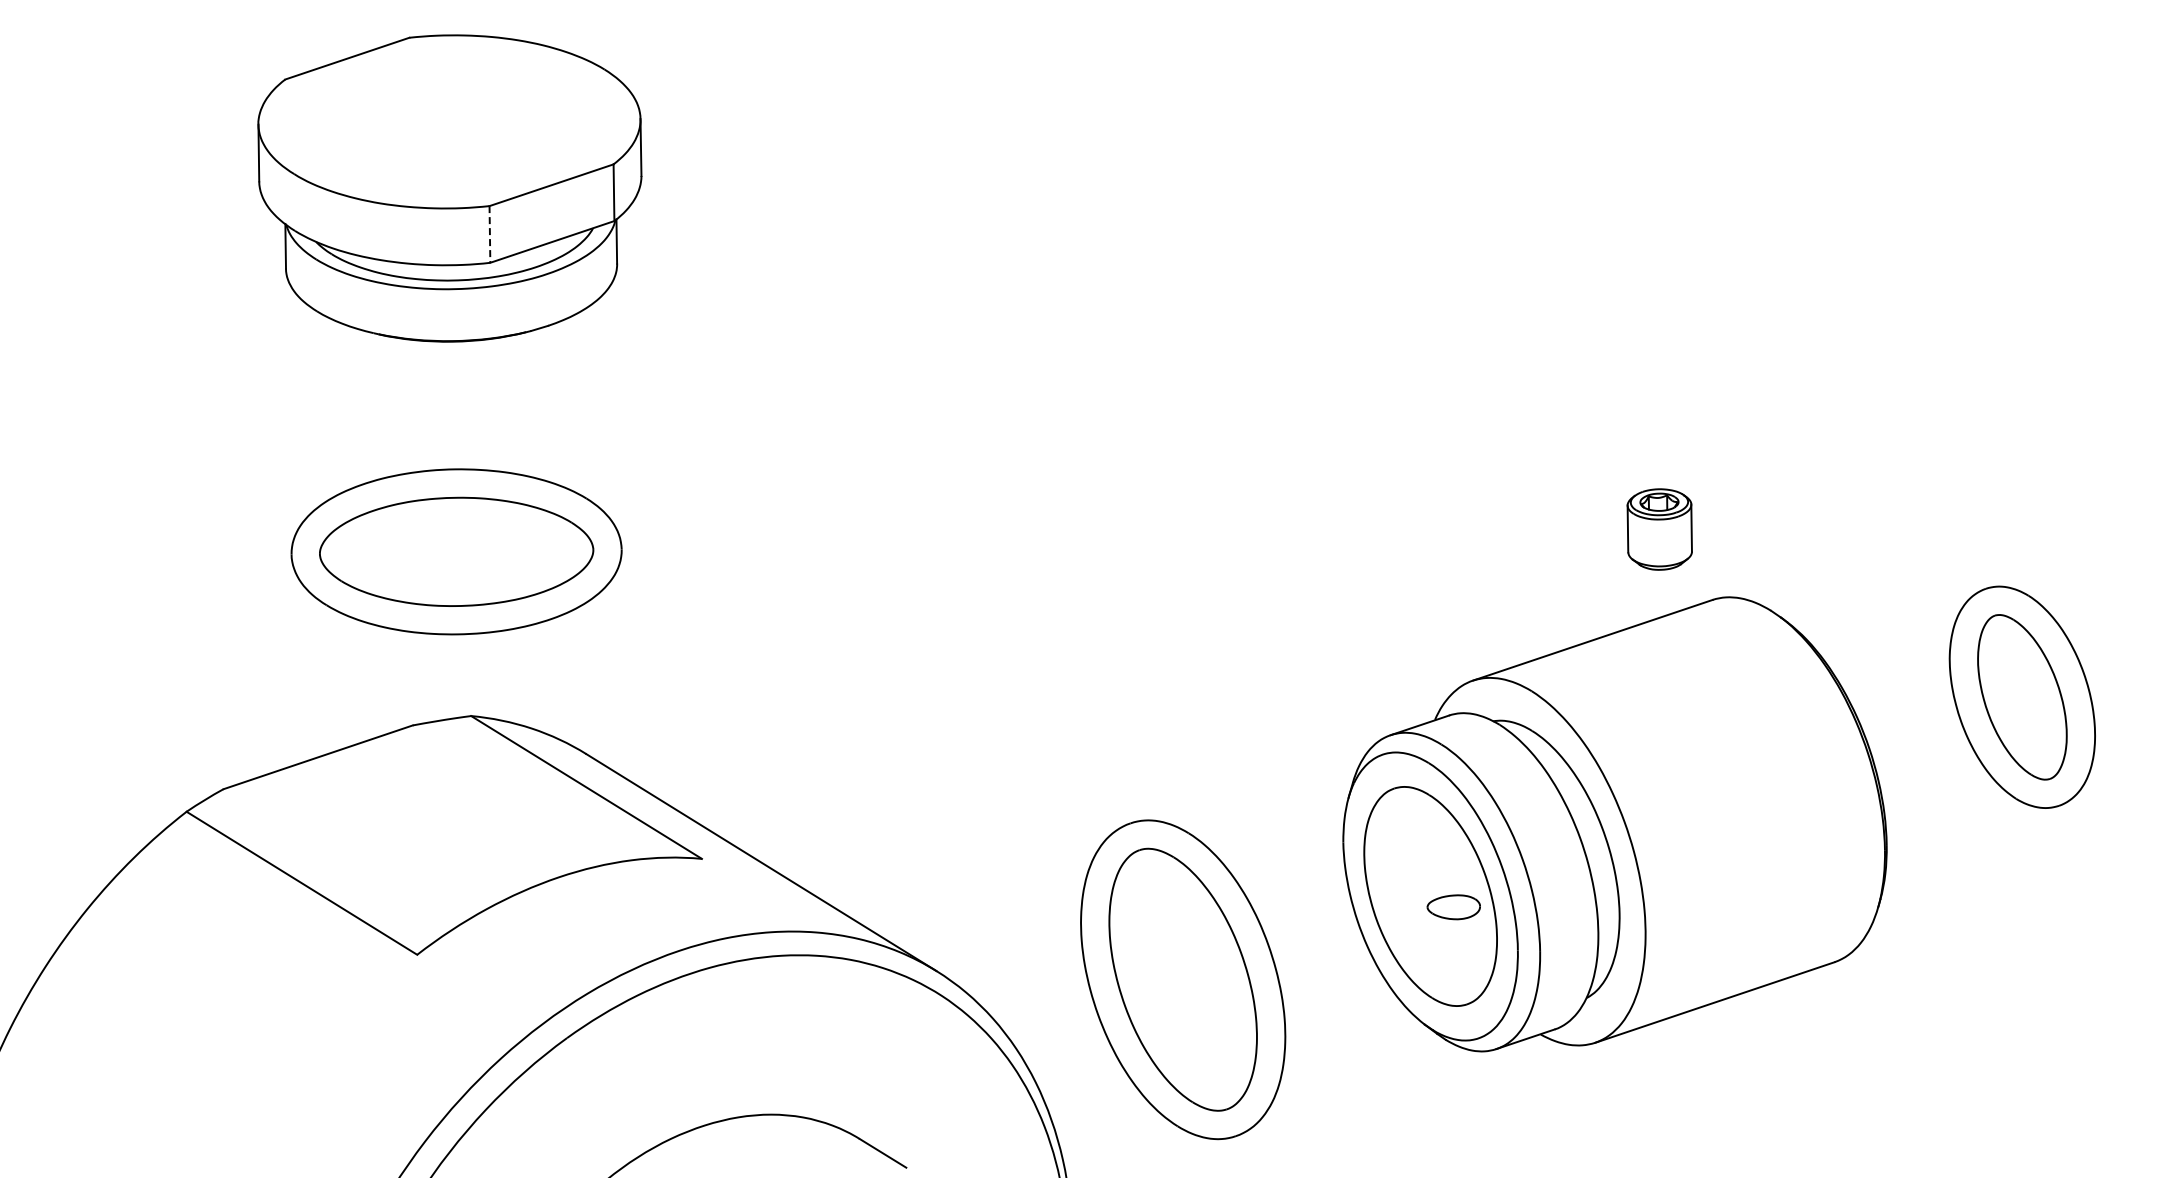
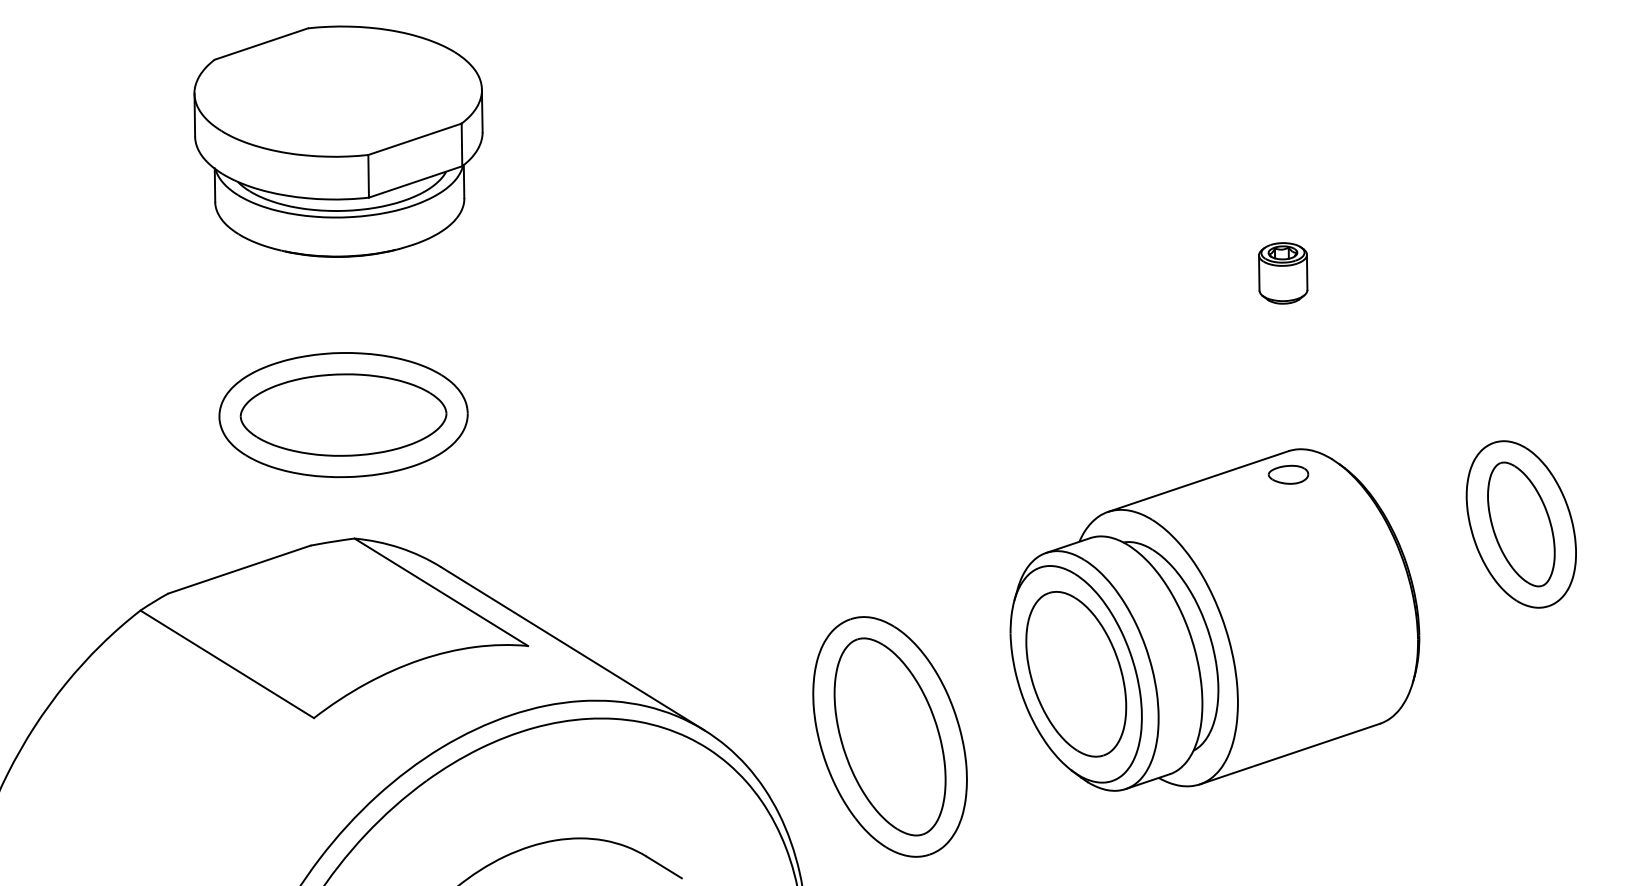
line: (489, 234) -> (368, 176), dashed -> solid
part: (1659, 529) -> (1283, 273), moved
part: (1453, 907) -> (1288, 474), moved

